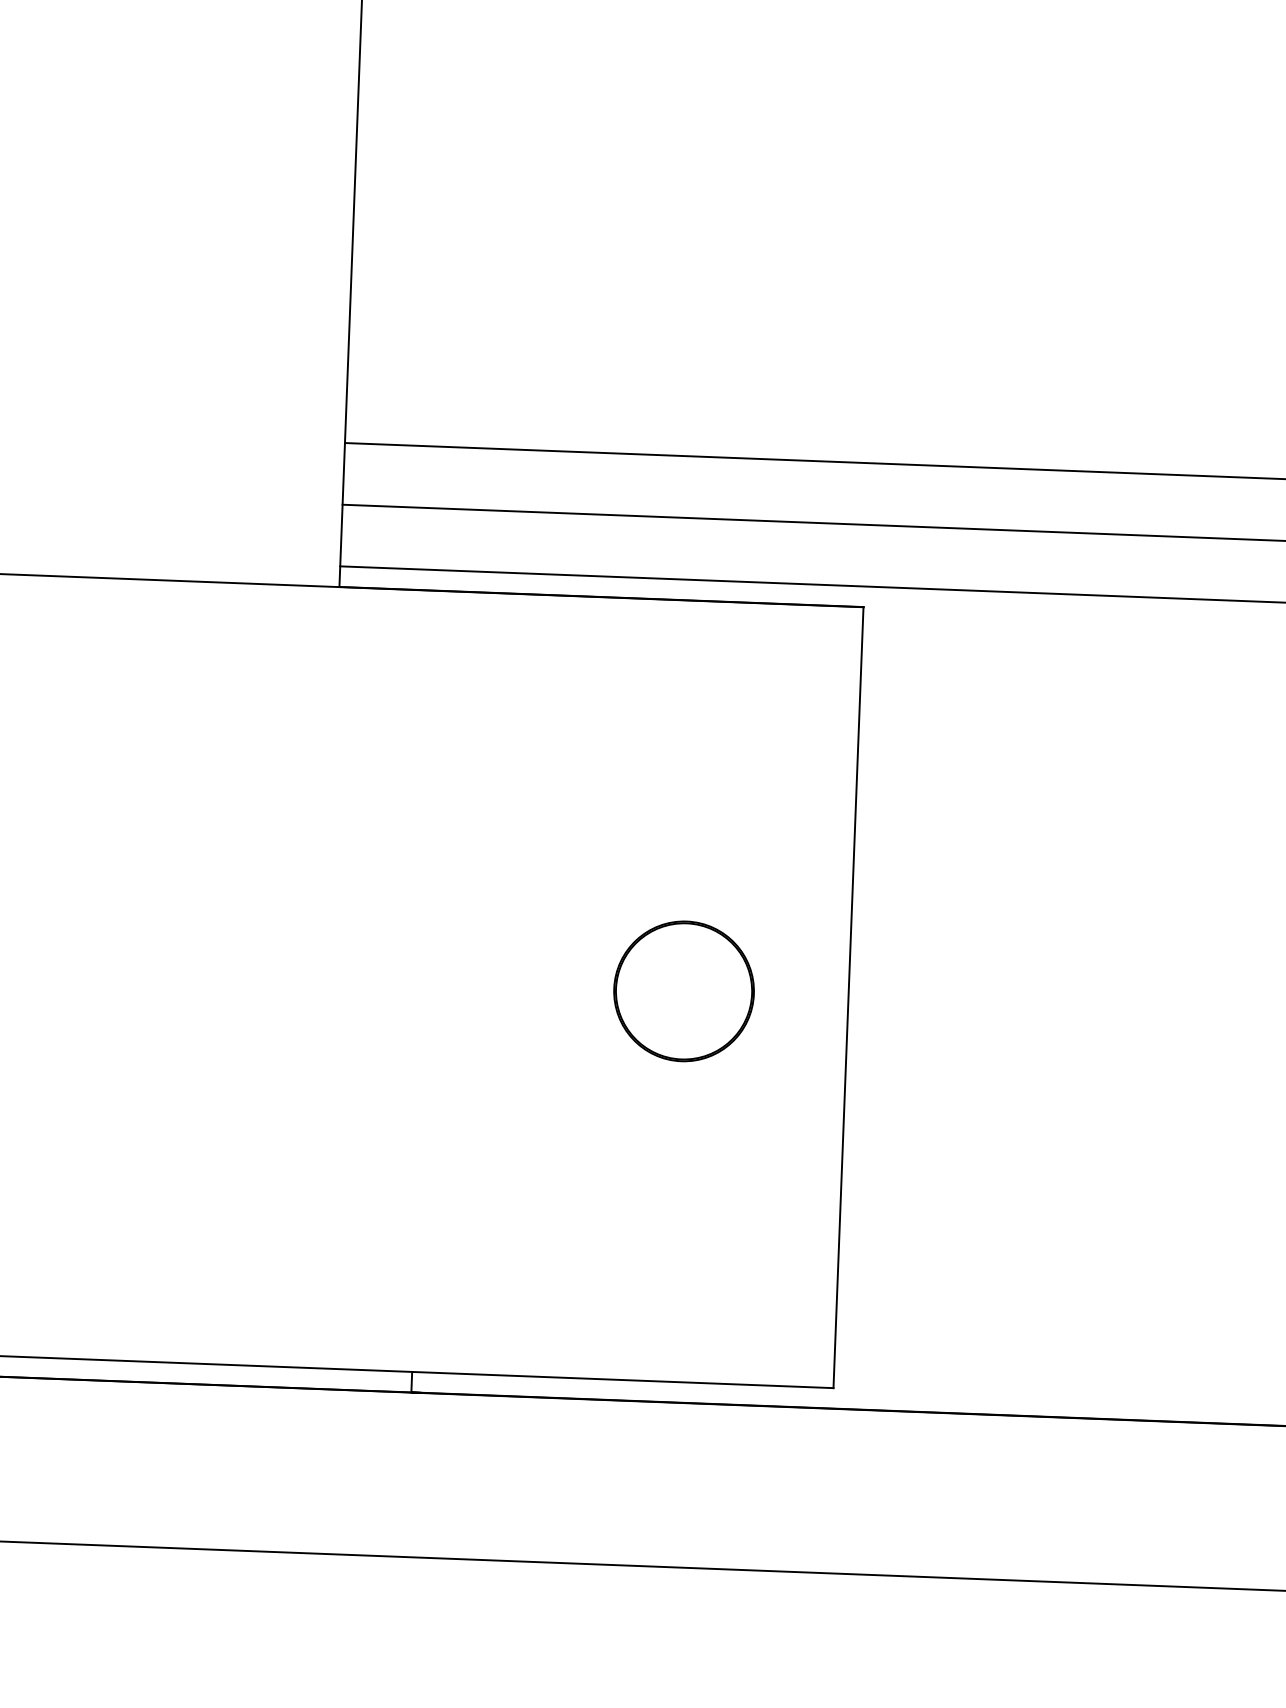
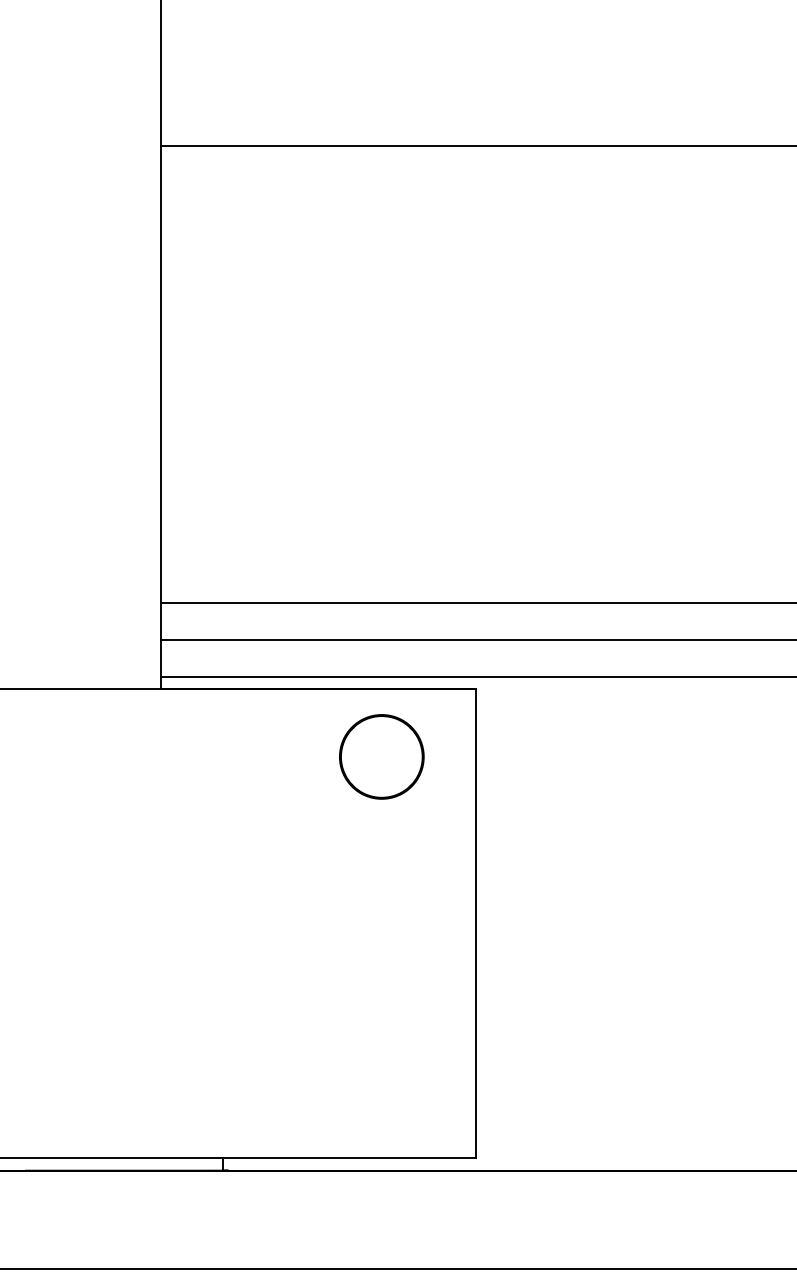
circle: (683, 990) -> (381, 756), moved

